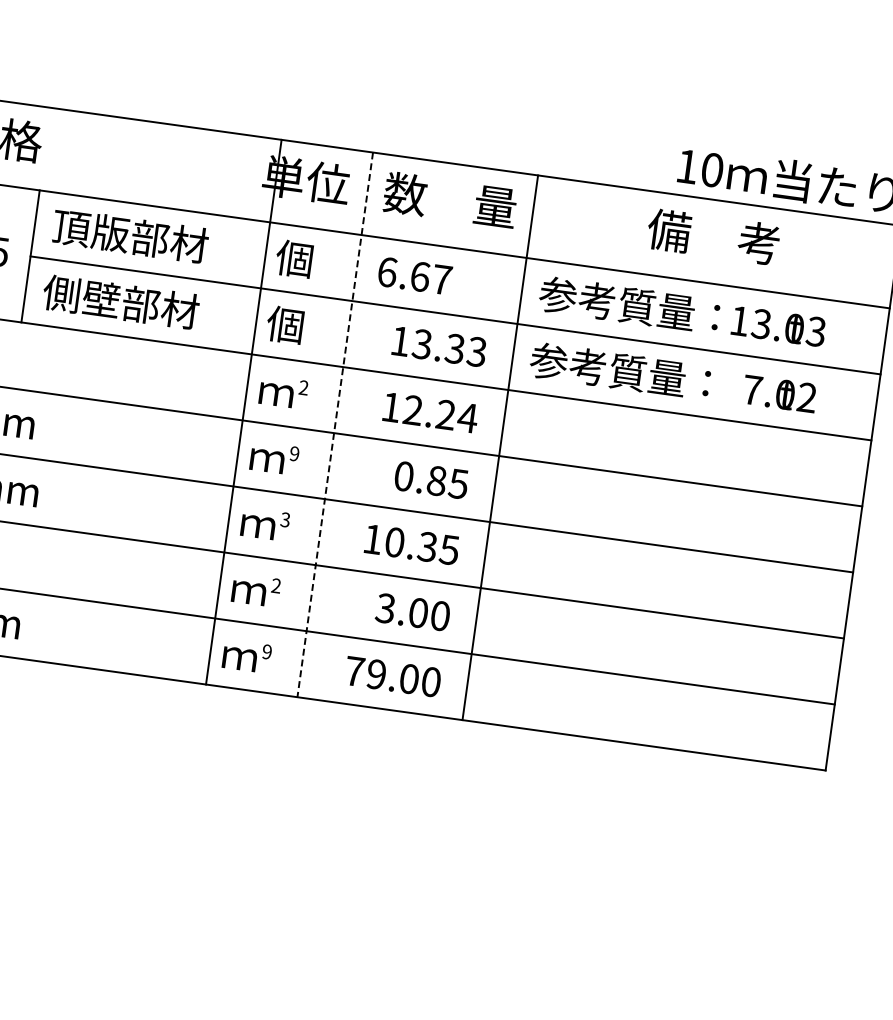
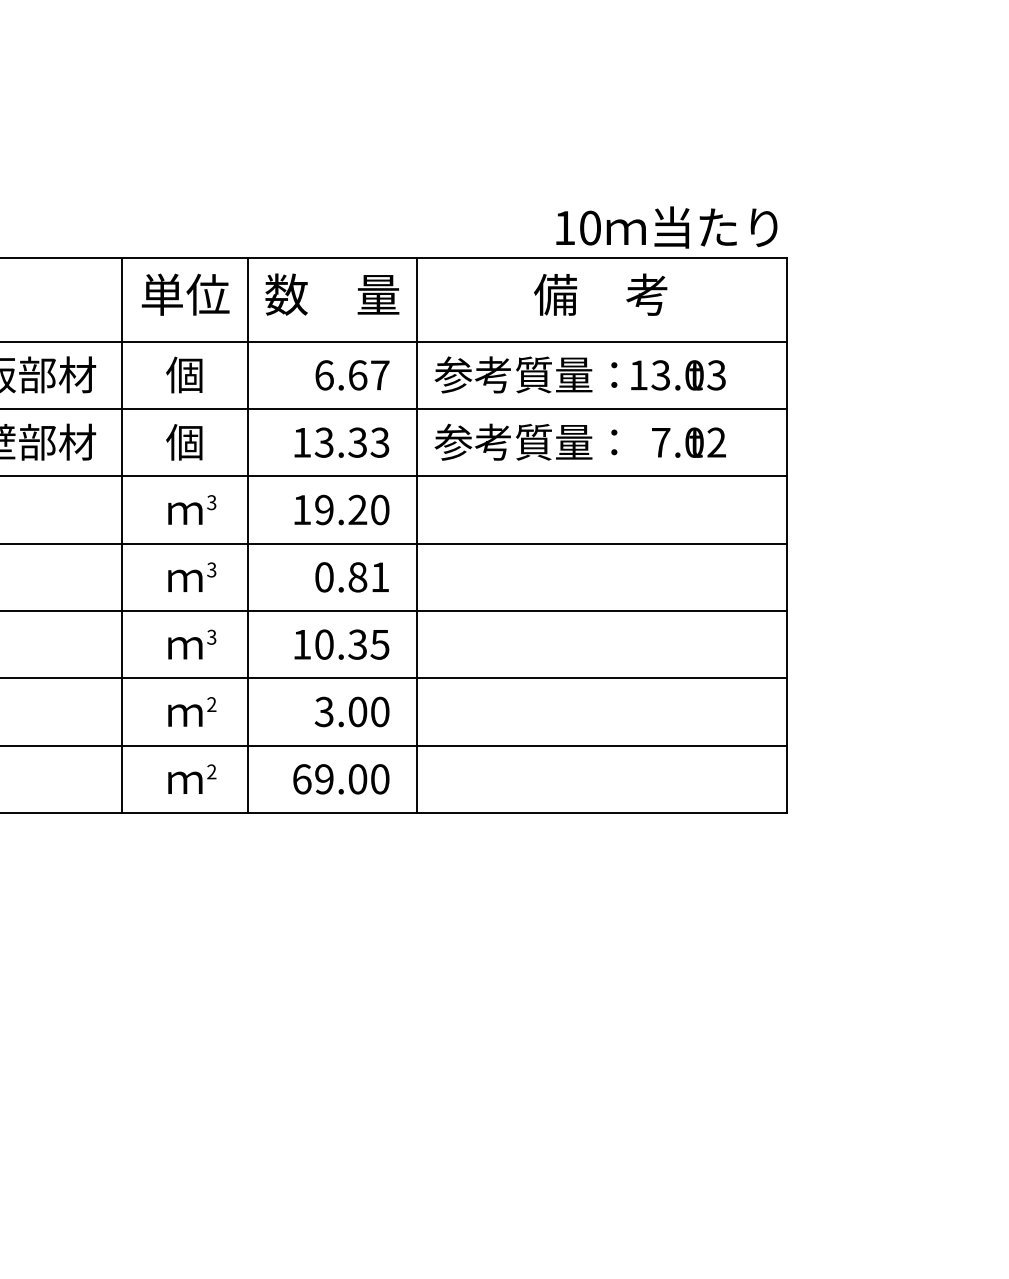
text: (414, 276) -> (352, 375), moved
text: (303, 388) -> (211, 503), 2 -> 3
line: (244, 411) -> (122, 534), moved
text: (440, 413) -> (352, 509), 12.24 -> 19.20
line: (335, 425) -> (248, 535), dashed -> solid
text: (294, 453) -> (211, 569), 9 -> 3
text: (458, 484) -> (379, 577), 0.85 -> 0.81
text: (266, 652) -> (211, 772), 9 -> 2
text: (355, 671) -> (302, 779), 79.00 -> 69.00

